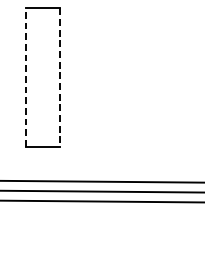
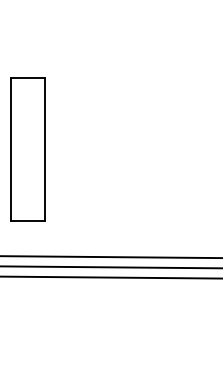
line: (25, 76) -> (10, 148), dashed -> solid
line: (59, 77) -> (45, 149), dashed -> solid

